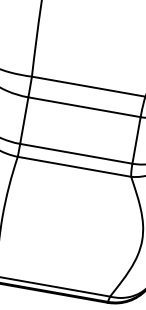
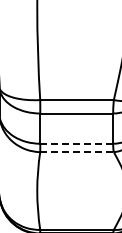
line: (77, 153) -> (77, 143), solid -> dashed
line: (75, 167) -> (77, 152), solid -> dashed

